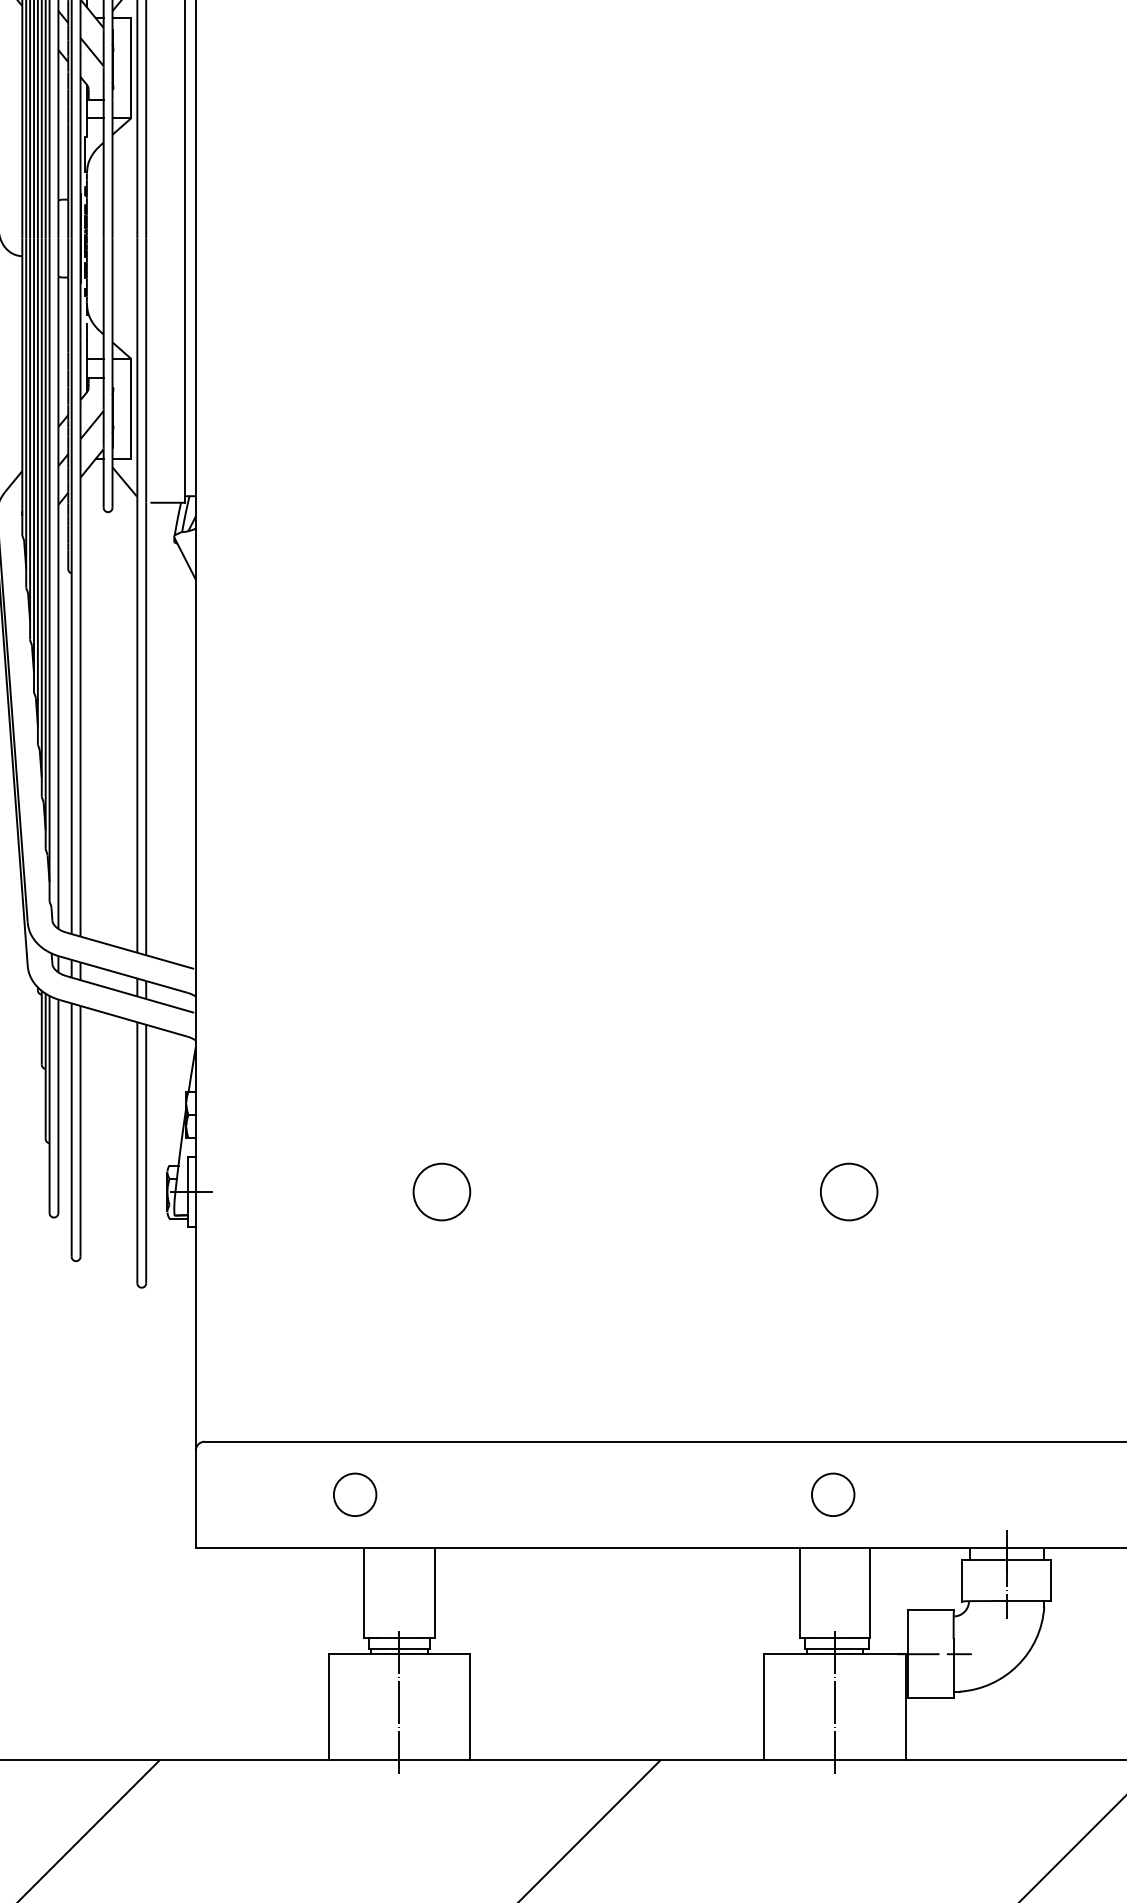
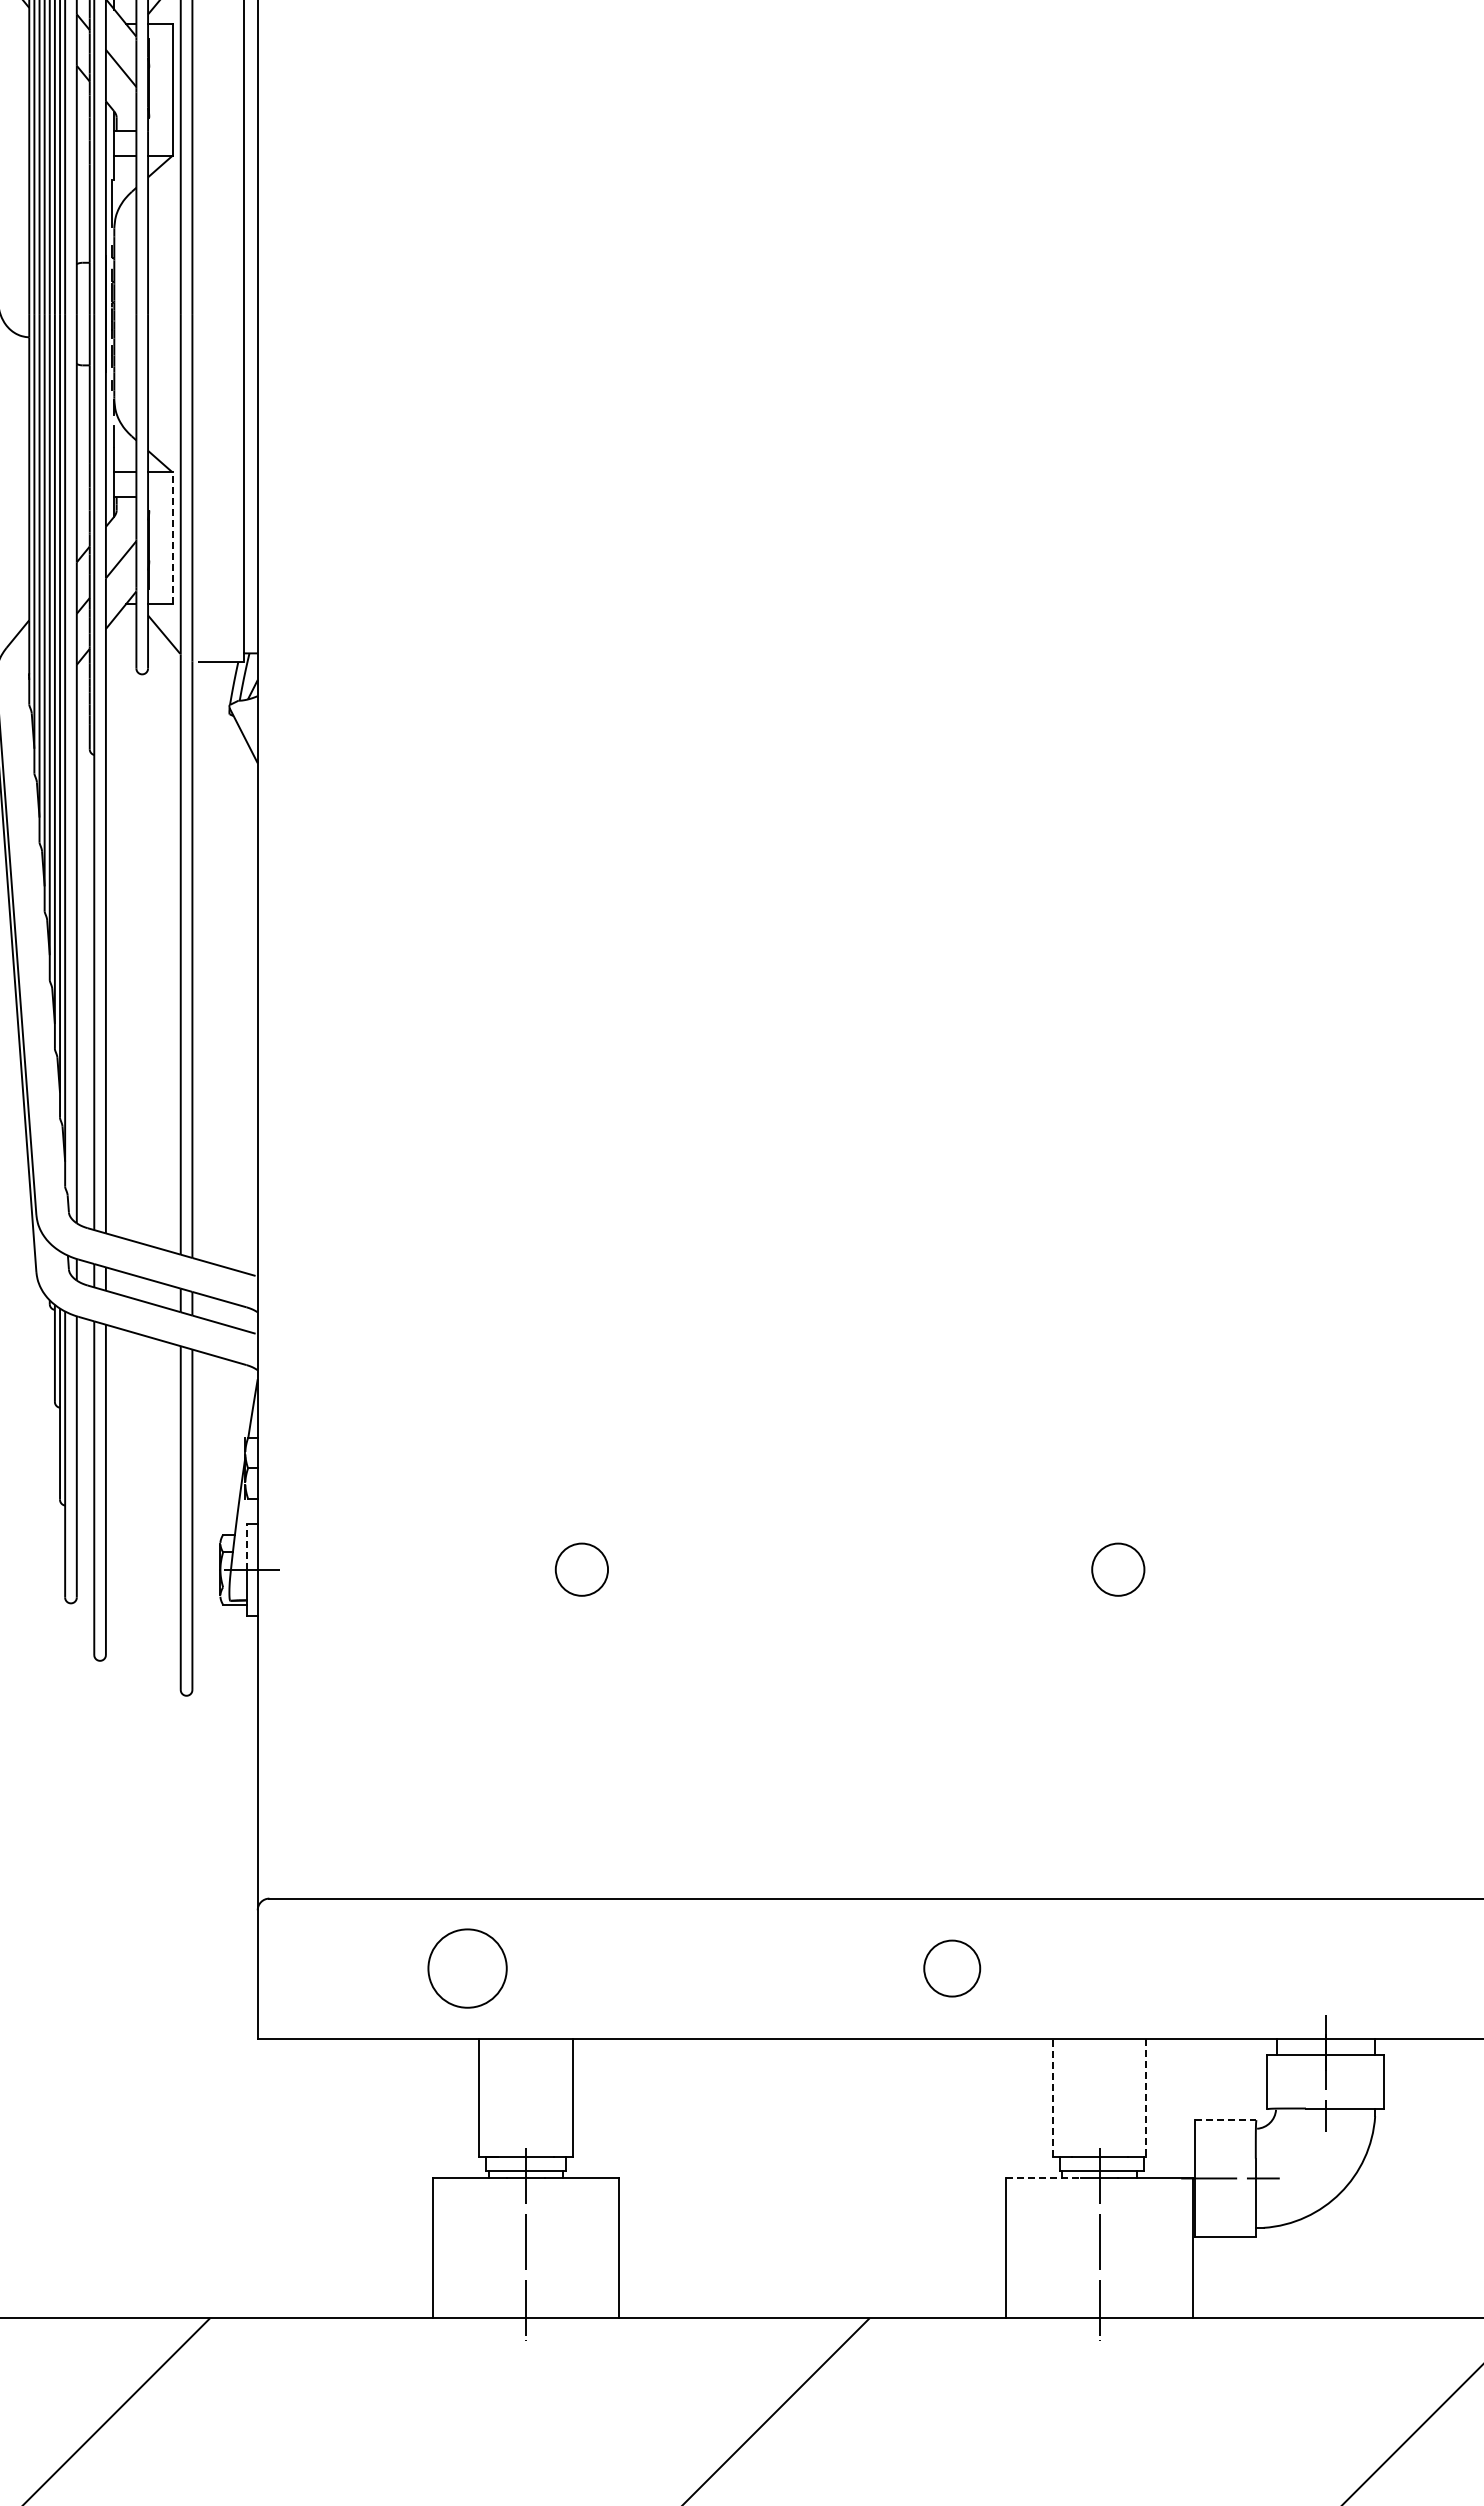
line: (131, 408) -> (172, 538), solid -> dashed
line: (188, 1174) -> (247, 1546), solid -> dashed
circle: (441, 1191) -> (581, 1569), size x0.7
circle: (849, 1191) -> (1118, 1569), size x0.7
circle: (355, 1494) -> (467, 1968), size x1.4
circle: (833, 1494) -> (952, 1968), moved
line: (799, 1592) -> (1052, 2097), solid -> dashed
line: (870, 1593) -> (1146, 2098), solid -> dashed
line: (930, 1610) -> (1225, 2120), solid -> dashed
line: (793, 1654) -> (1044, 2178), solid -> dashed

